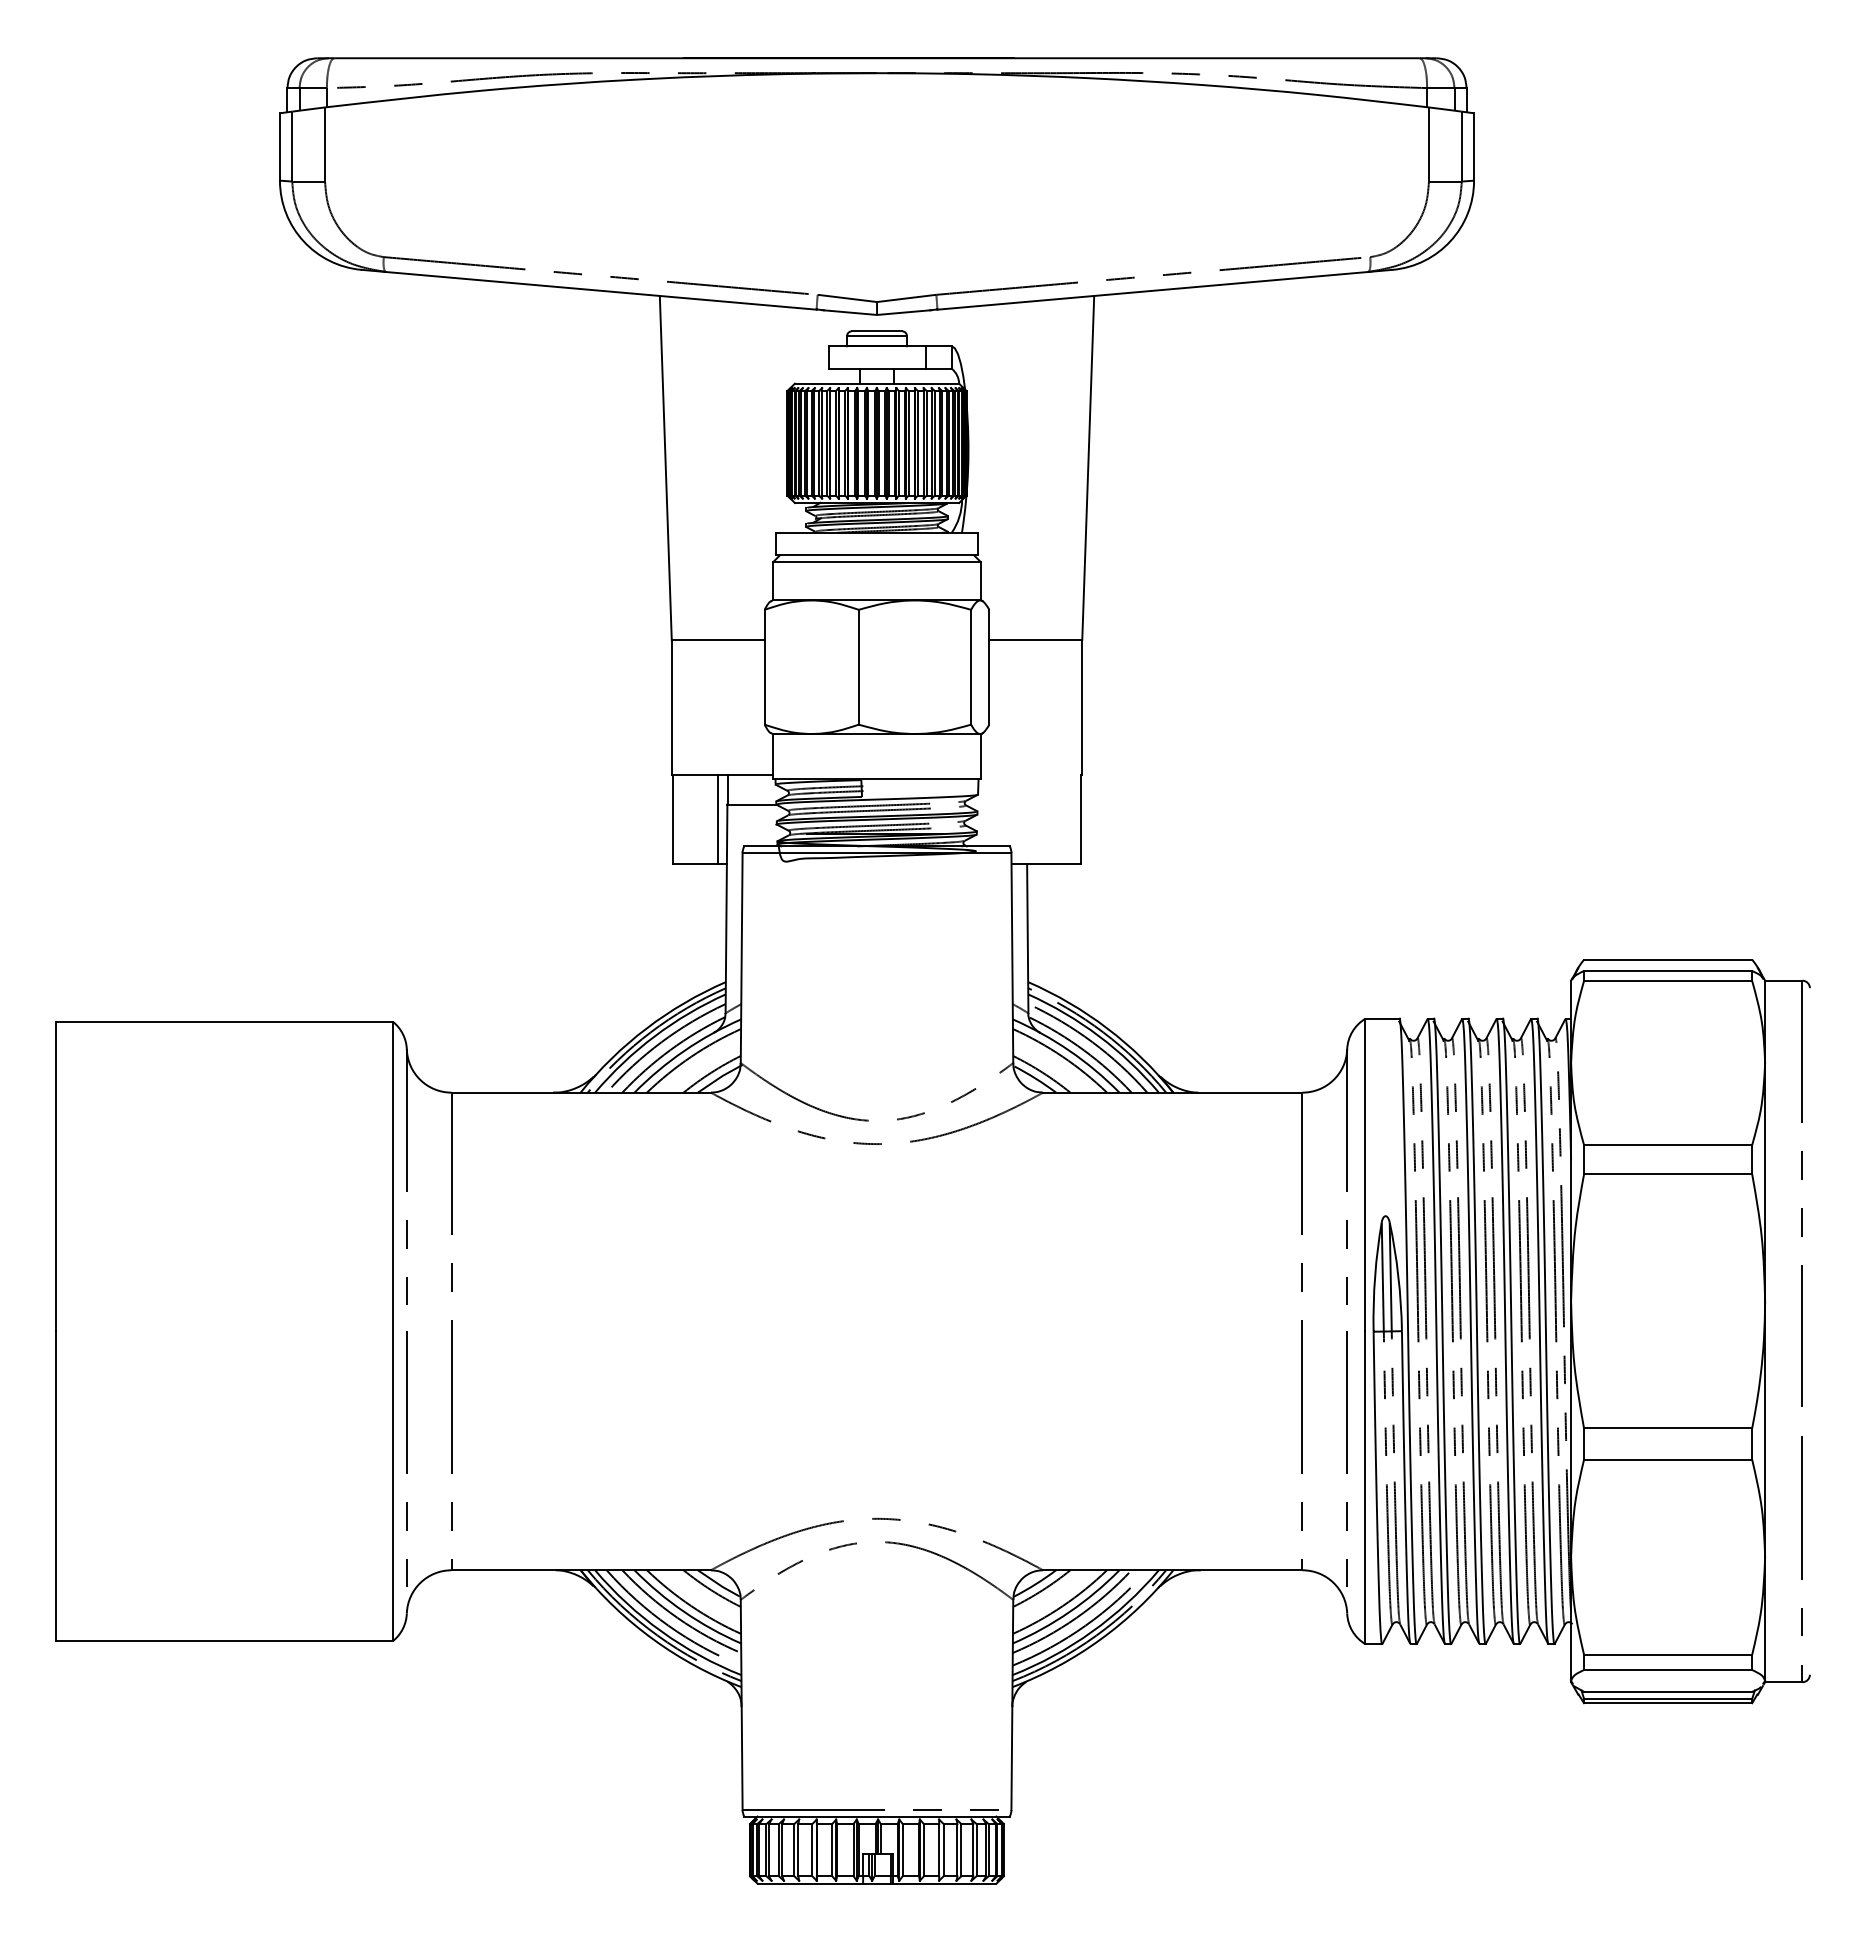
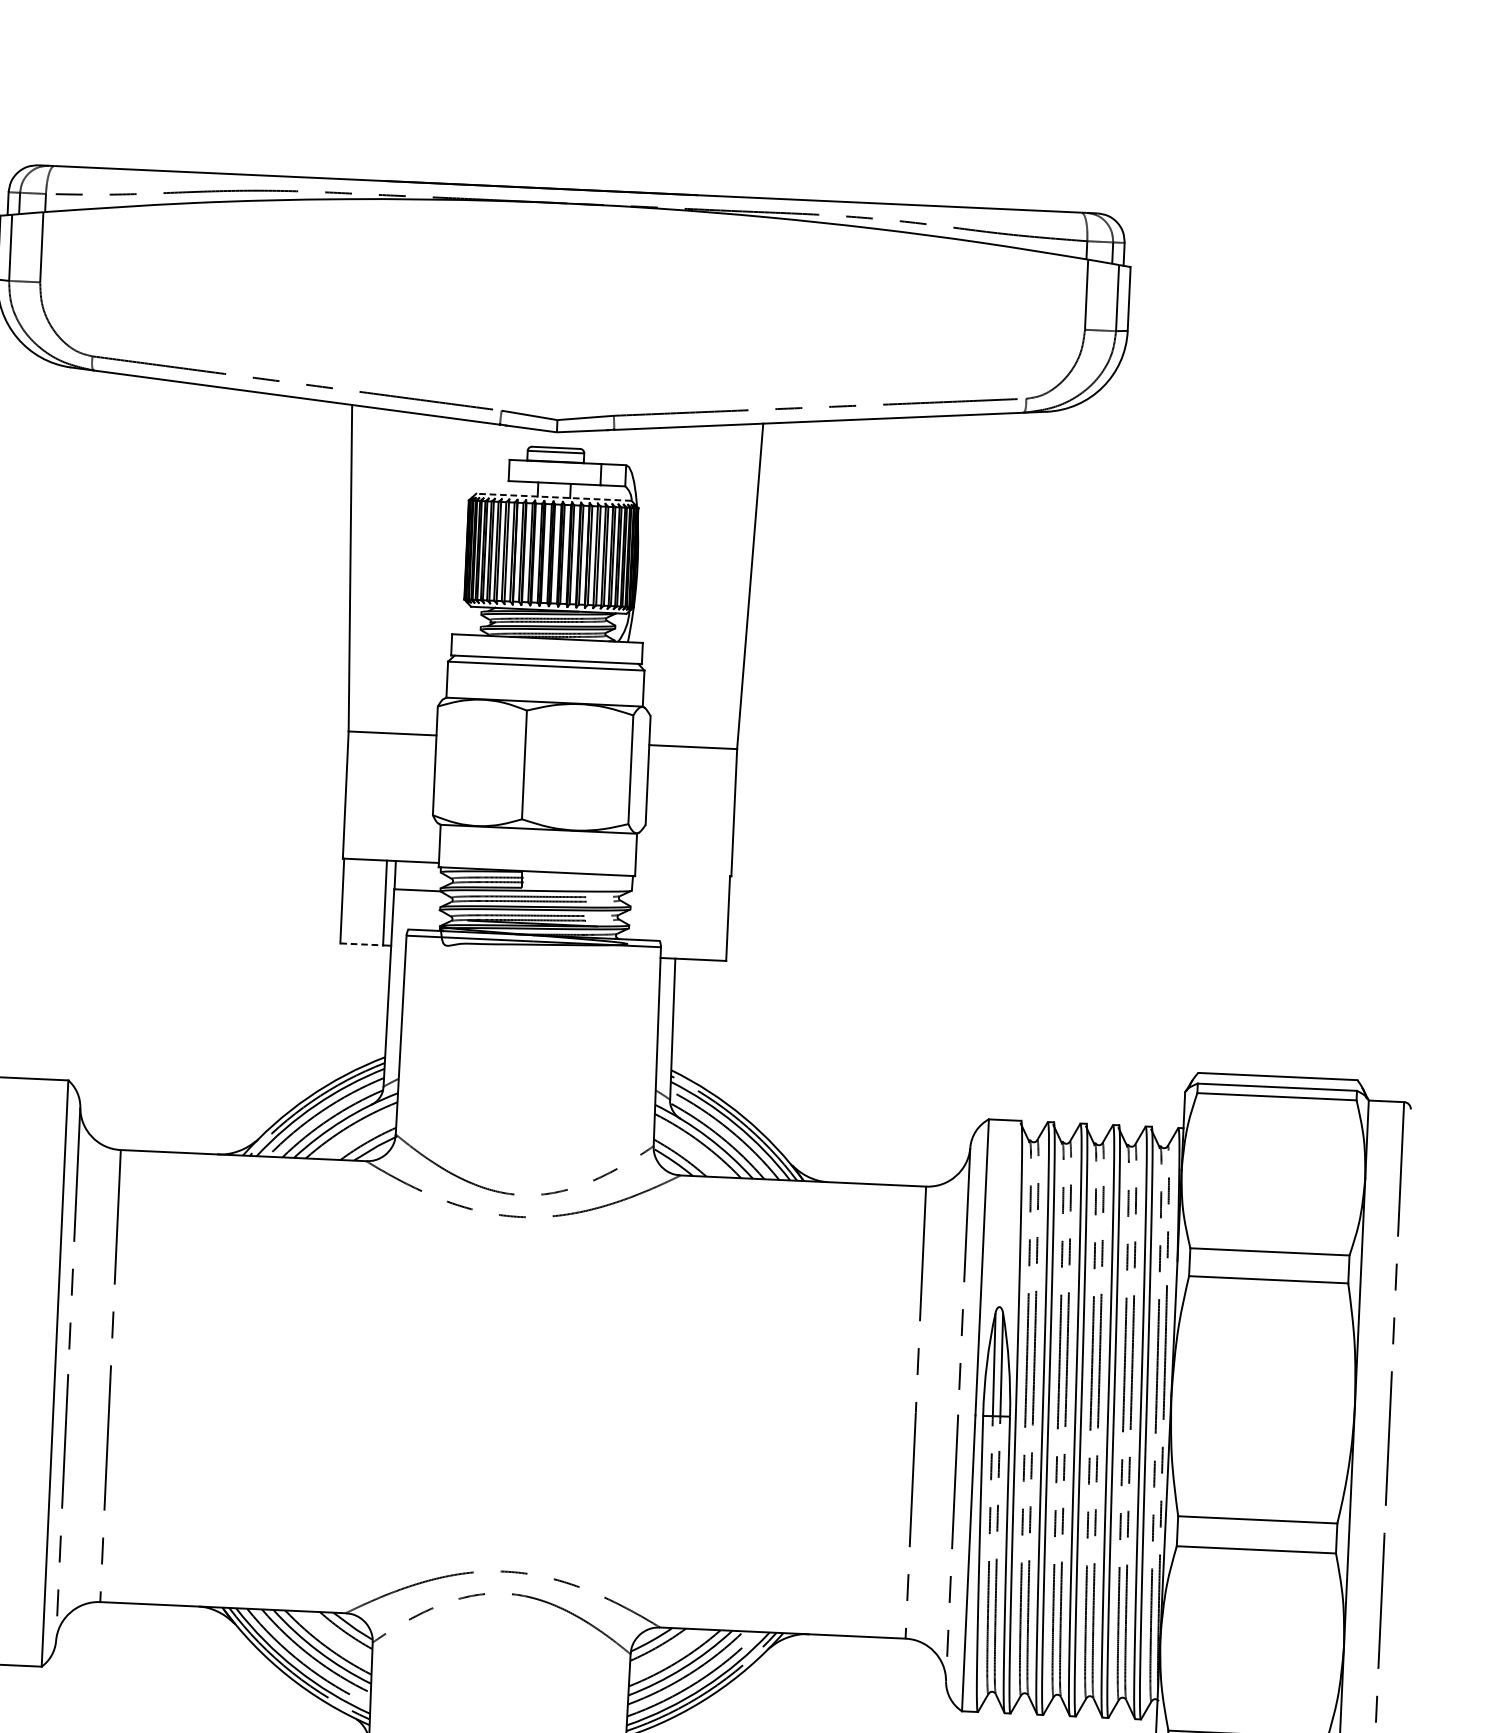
line: (876, 383) -> (553, 497), solid -> dashed
line: (695, 864) -> (361, 944), solid -> dashed

